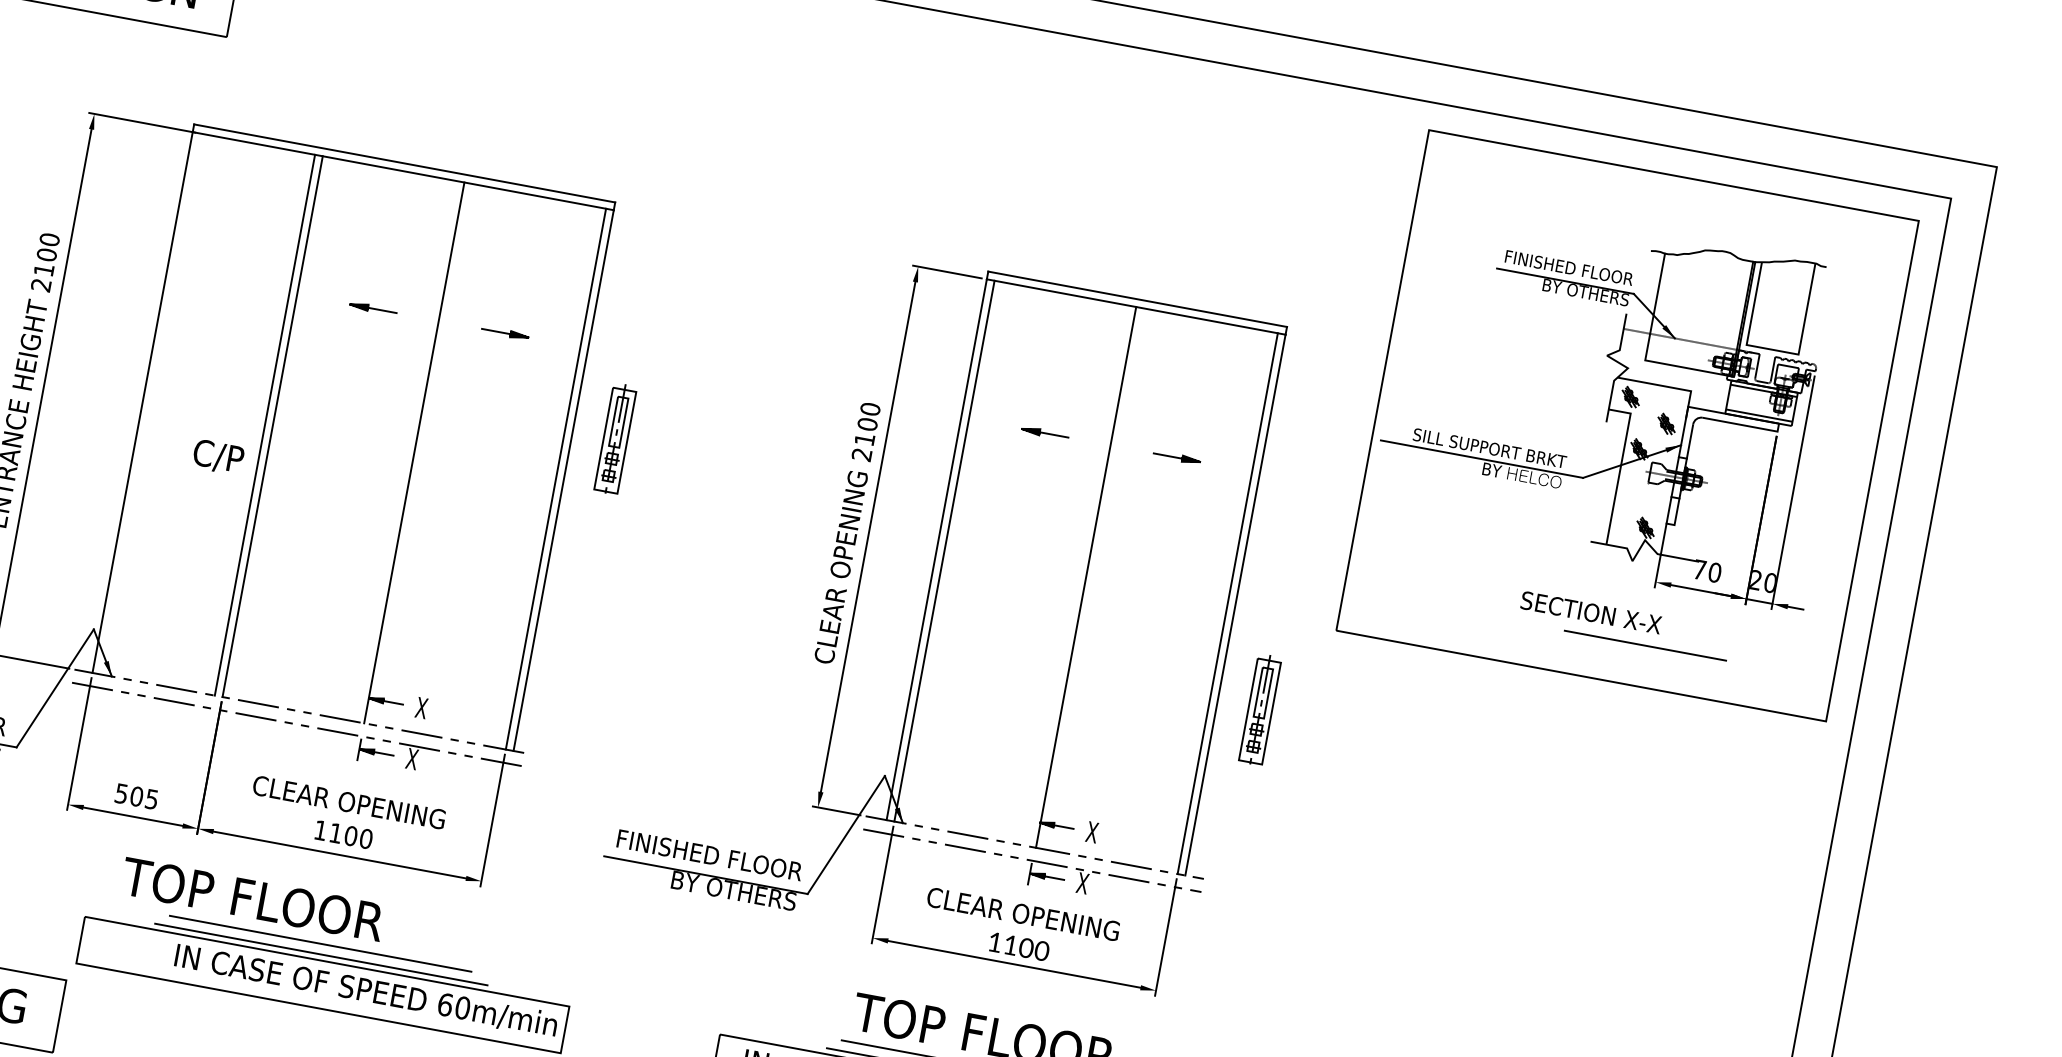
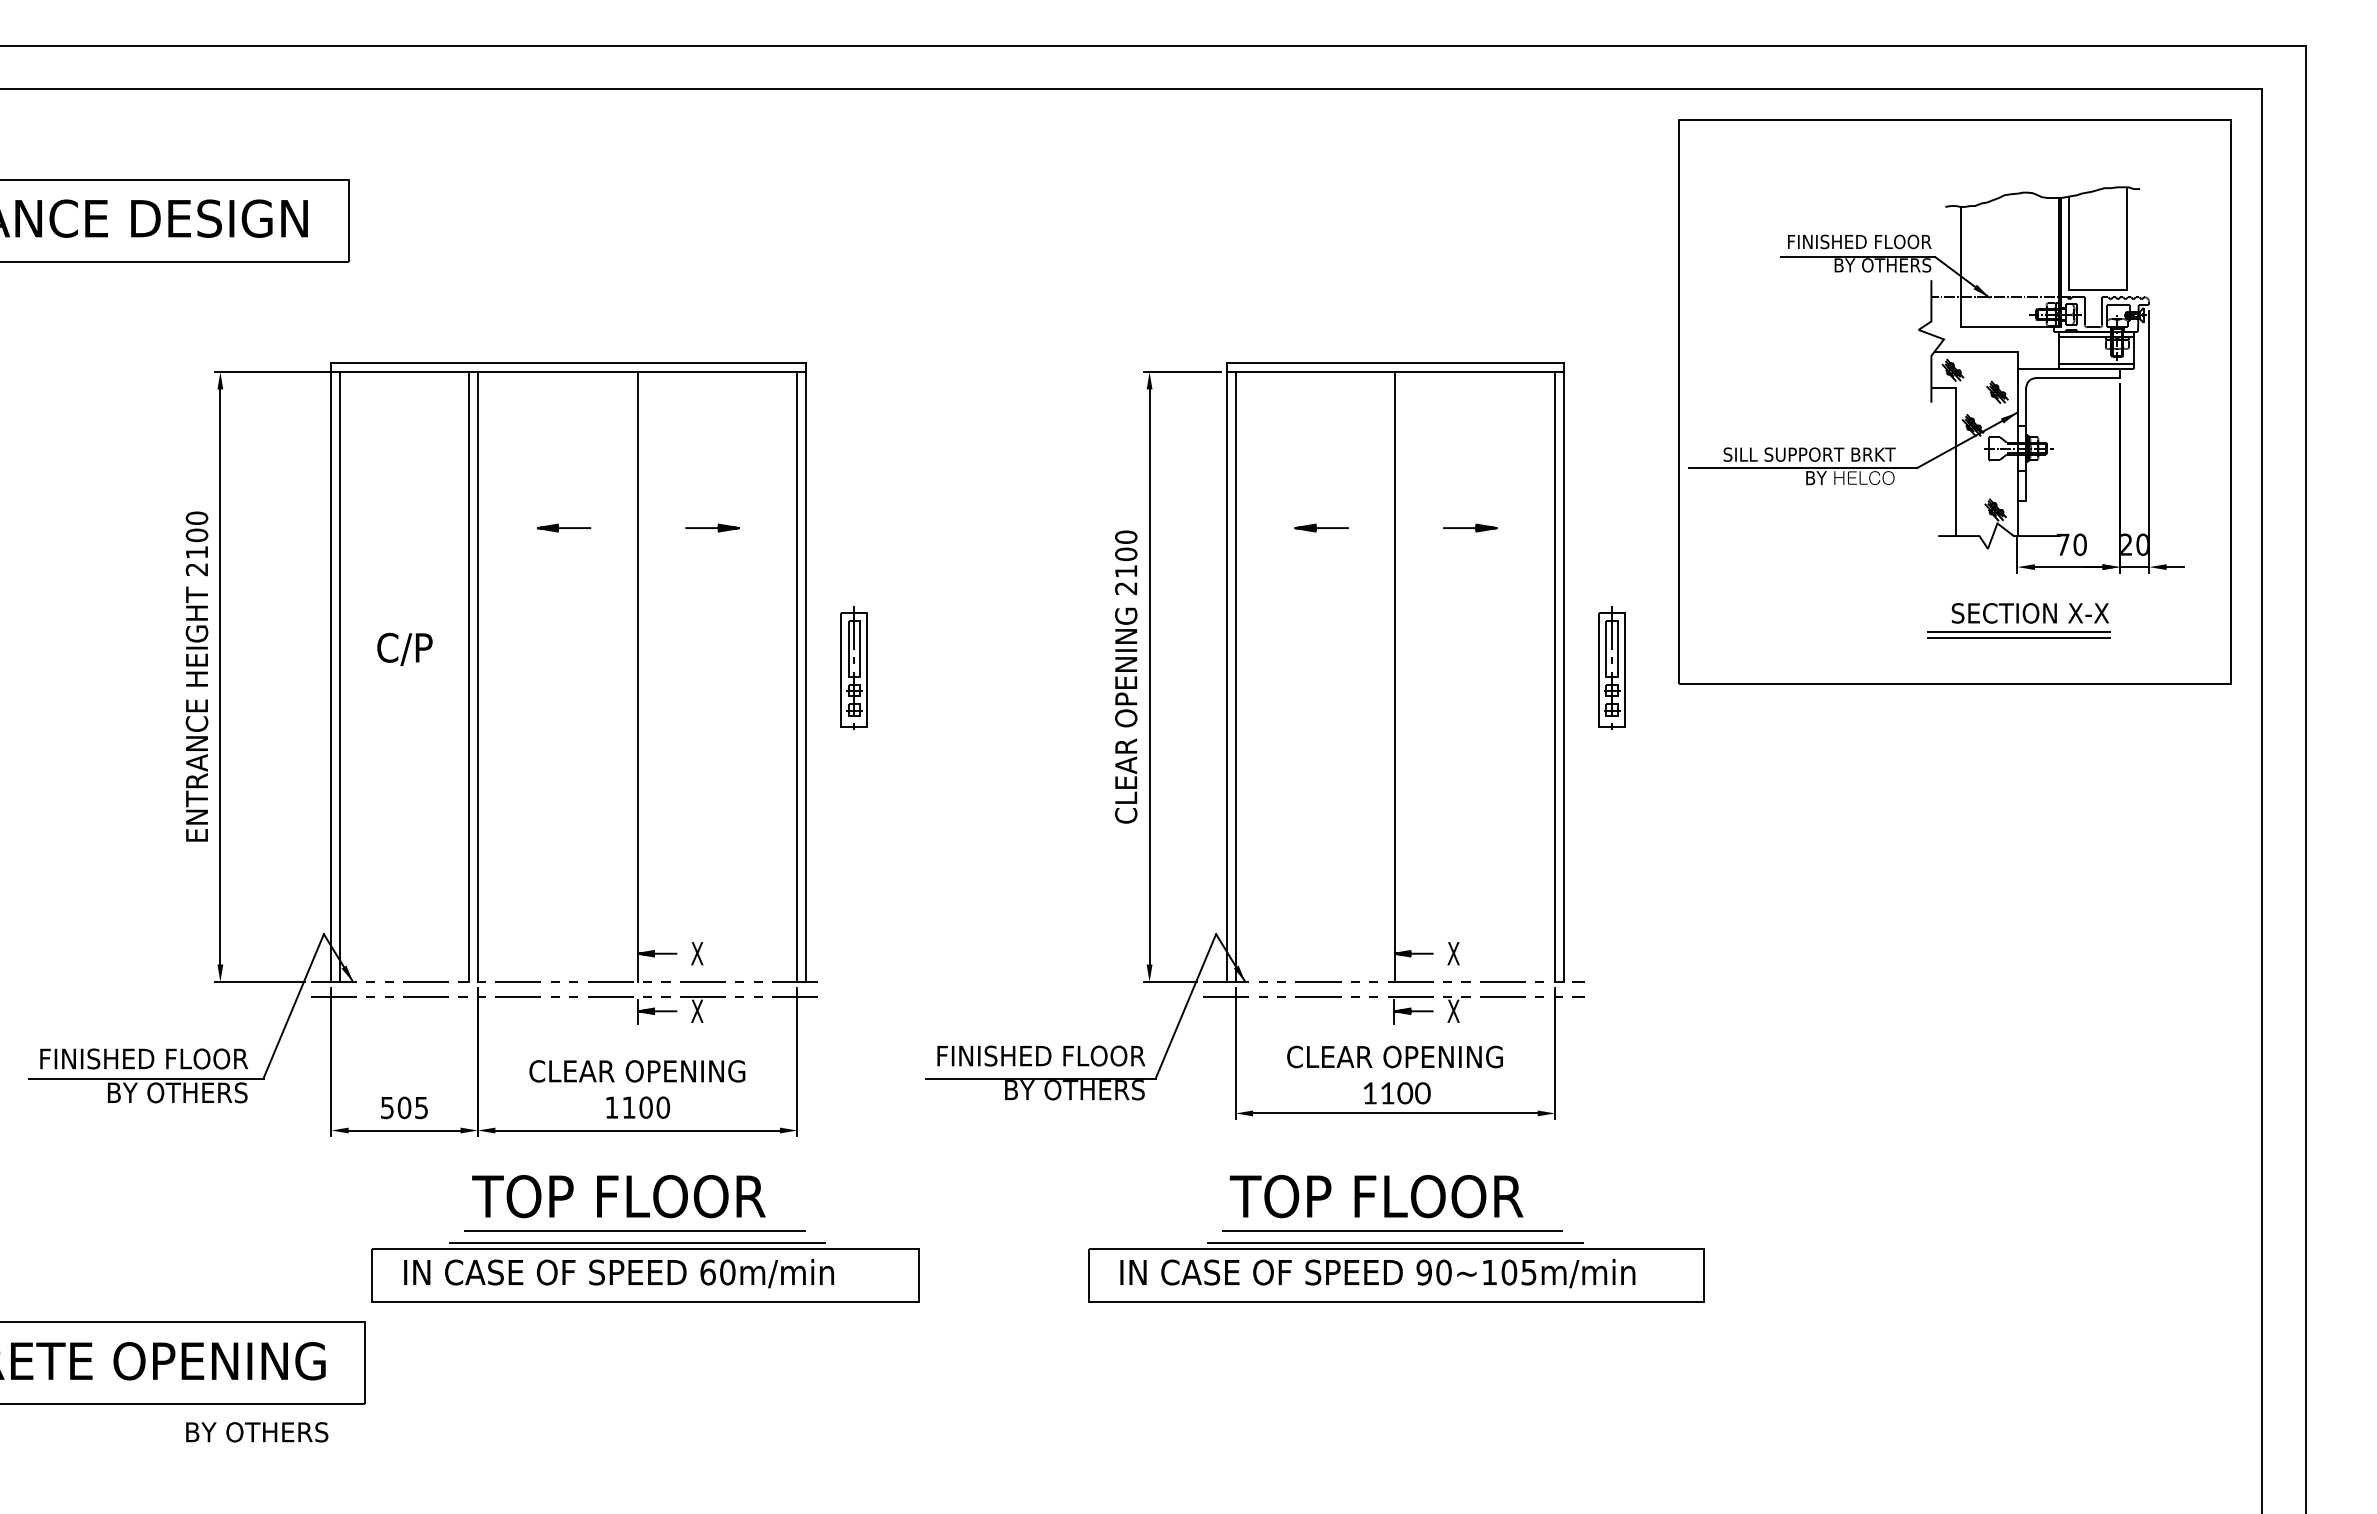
line: (150, 403) -> (339, 676), added
part: (614, 438) -> (853, 667), moved
text: (218, 456) -> (404, 648), moved
text: (1590, 612) -> (2029, 613), moved
line: (1646, 639) -> (2019, 631), added
part: (1259, 709) -> (1611, 667), moved
text: (252, 899) -> (618, 1196), moved
text: (365, 990) -> (618, 1273), moved

